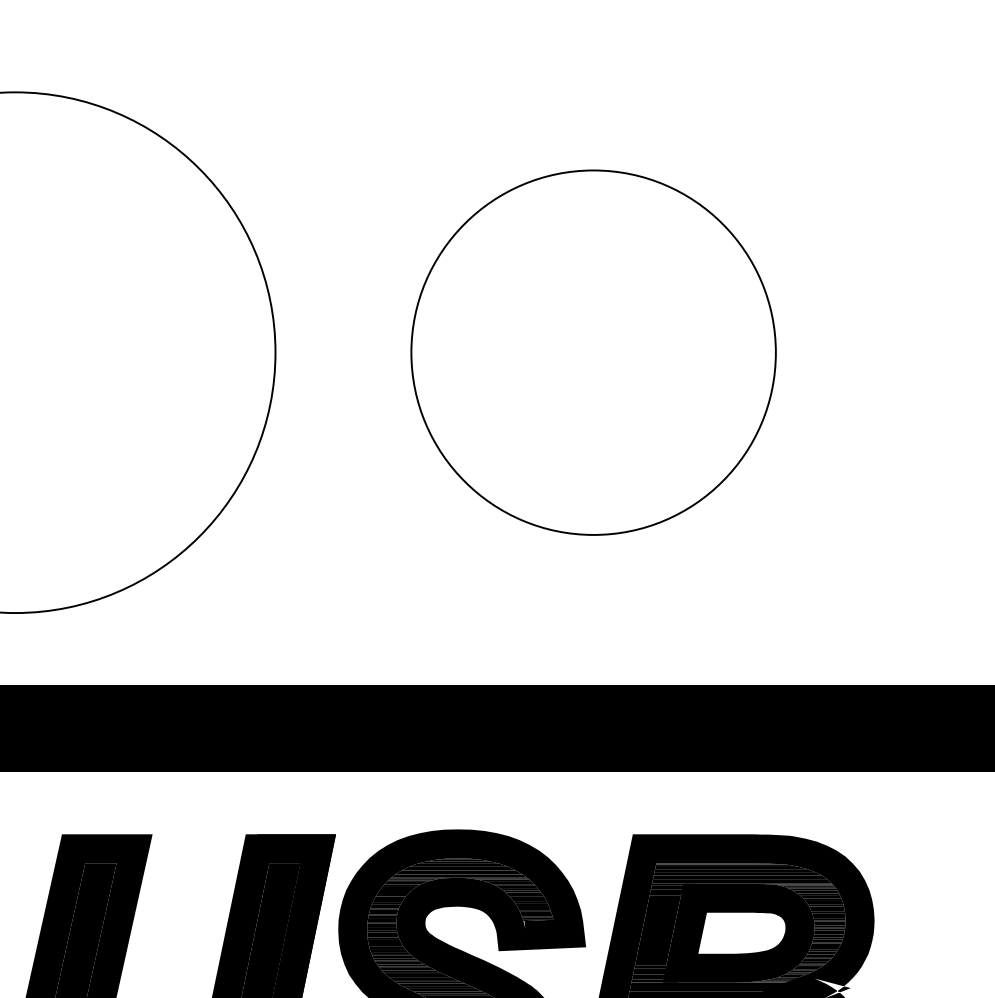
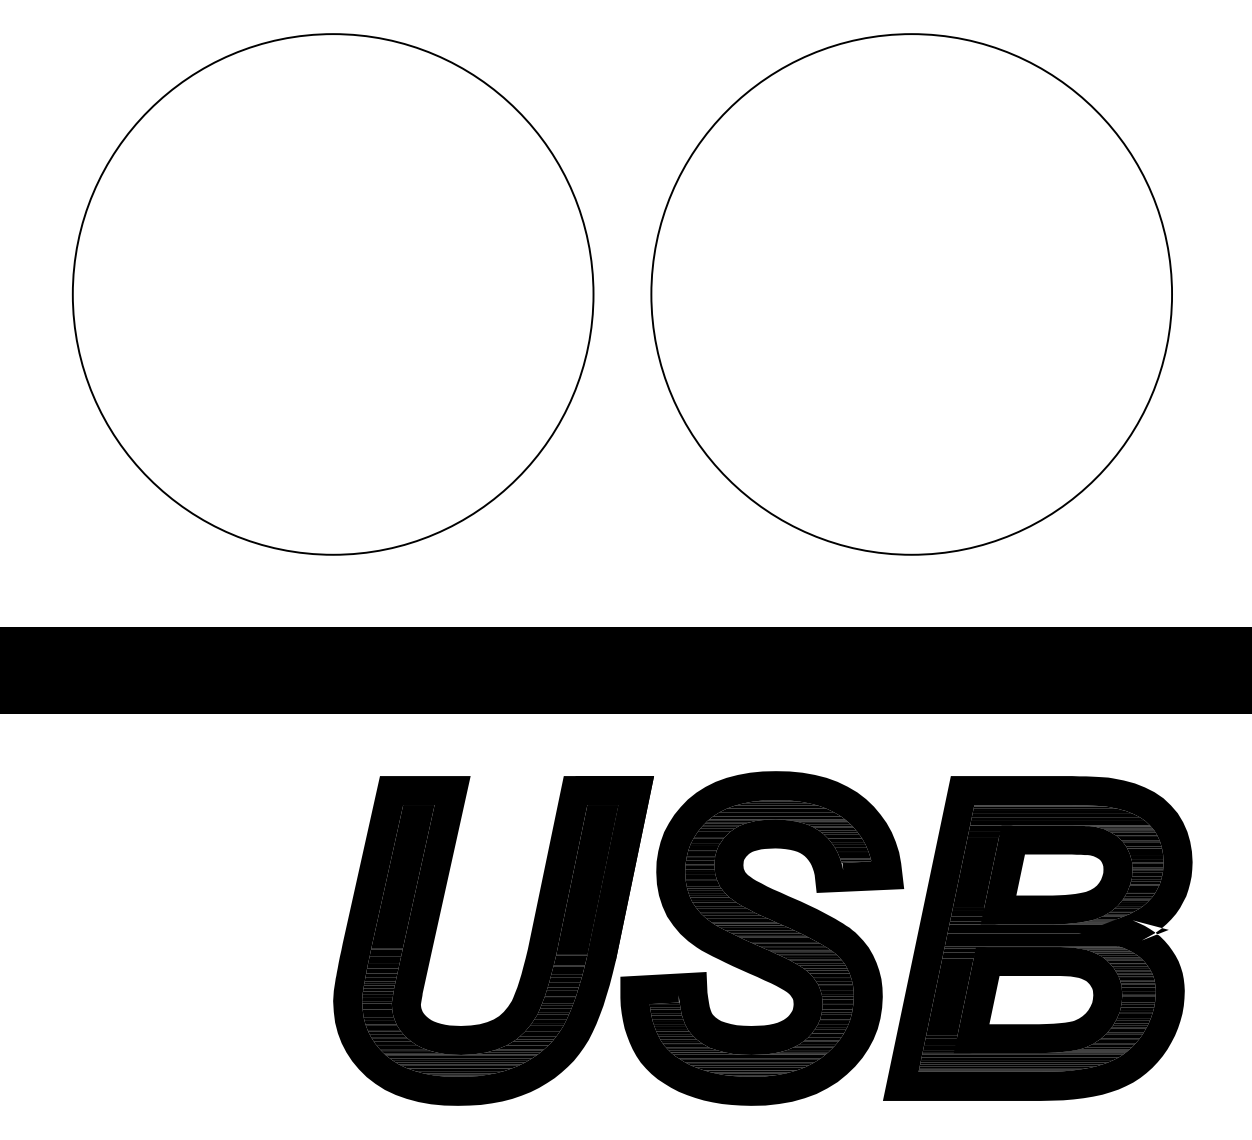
part: (593, 352) -> (911, 294), size x1.43

